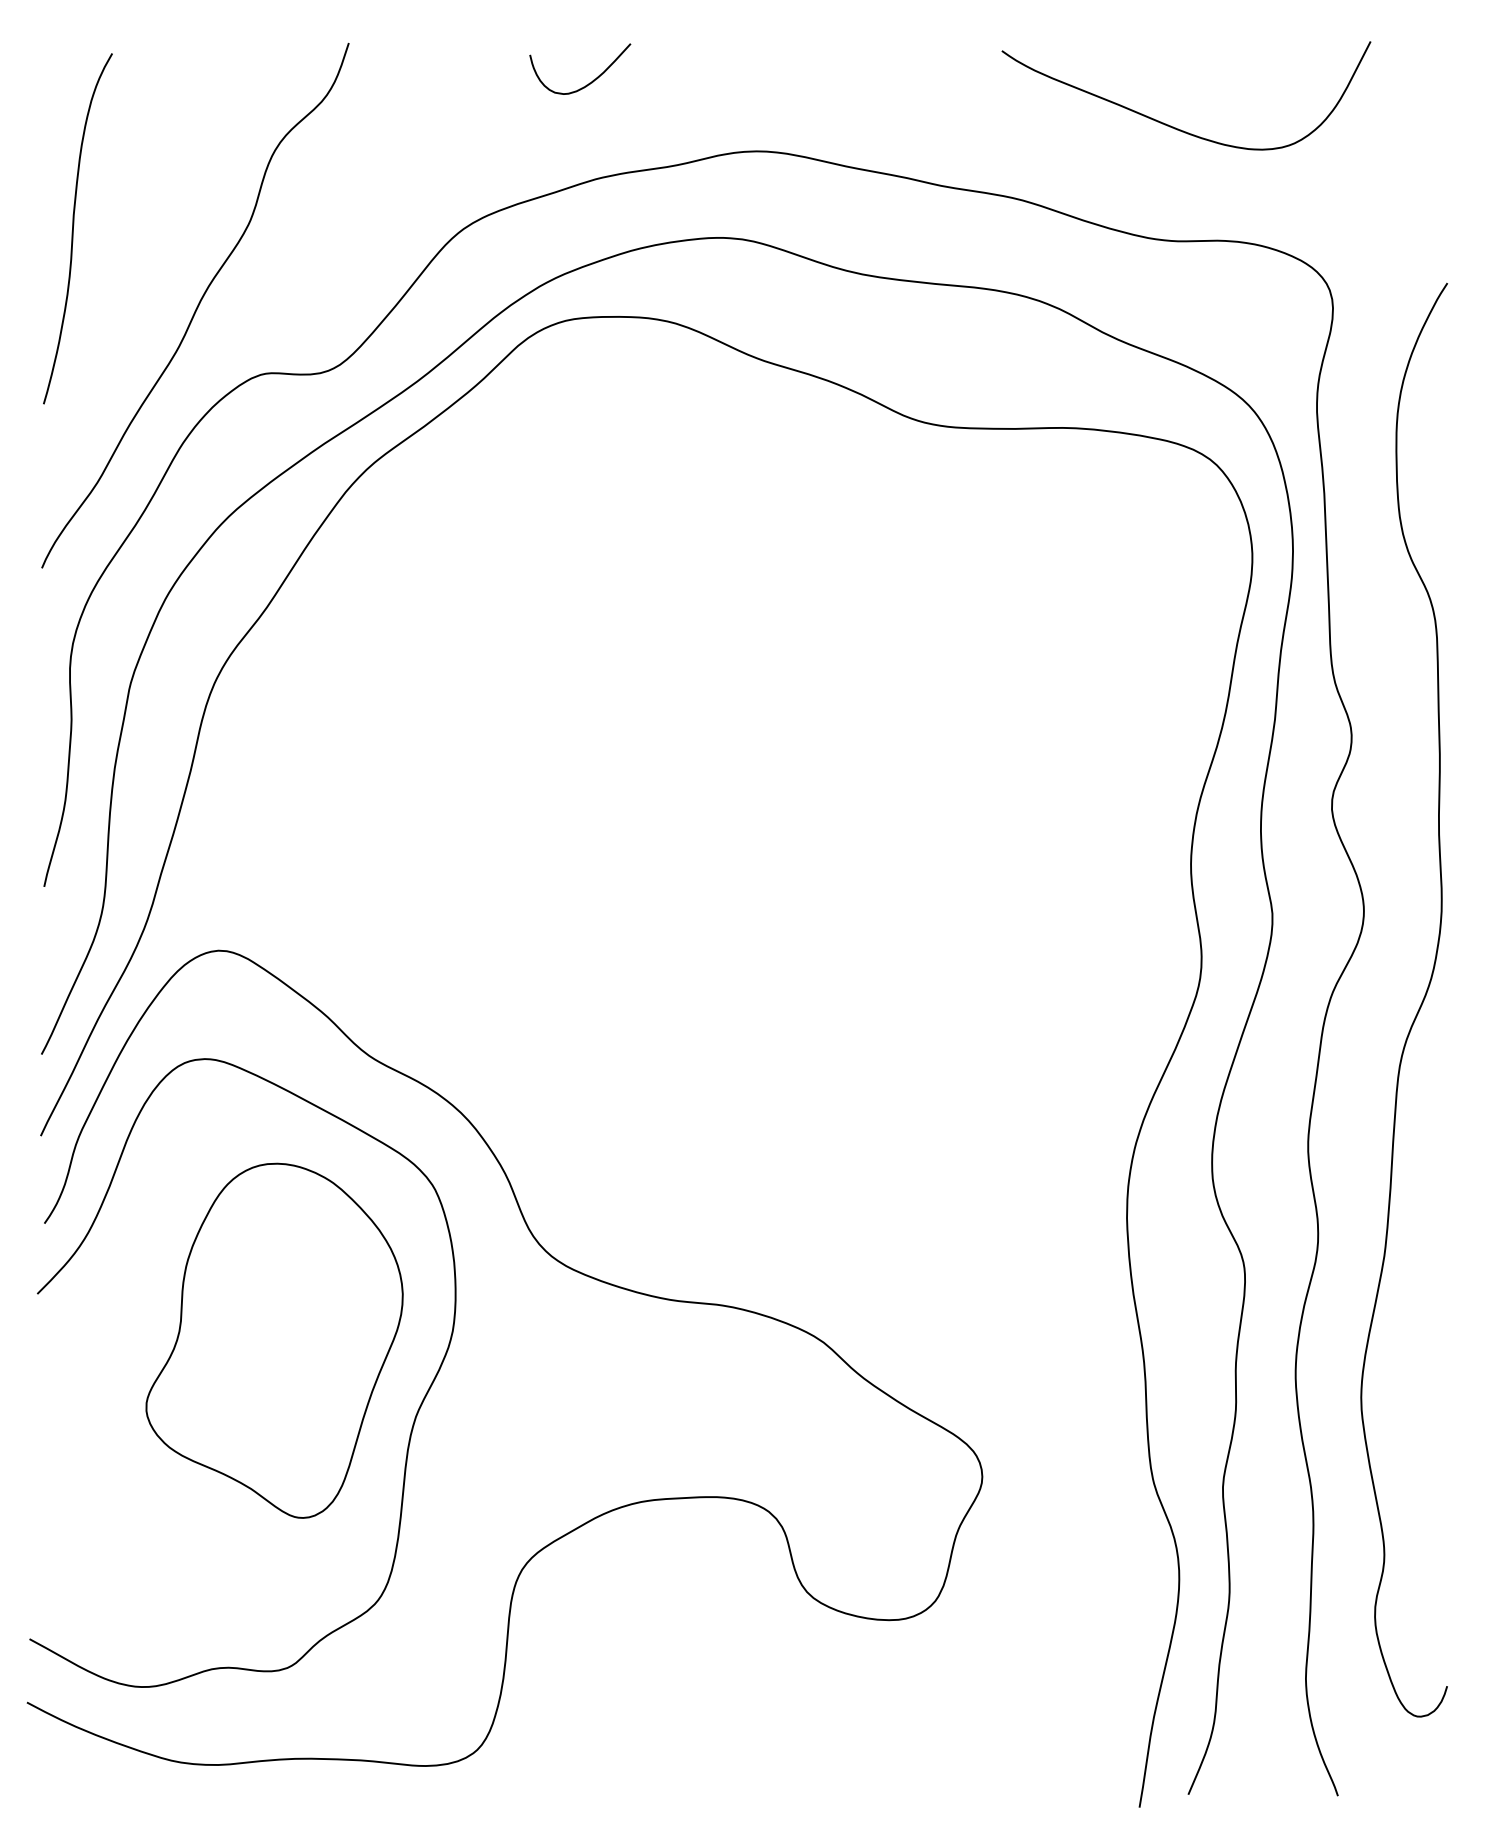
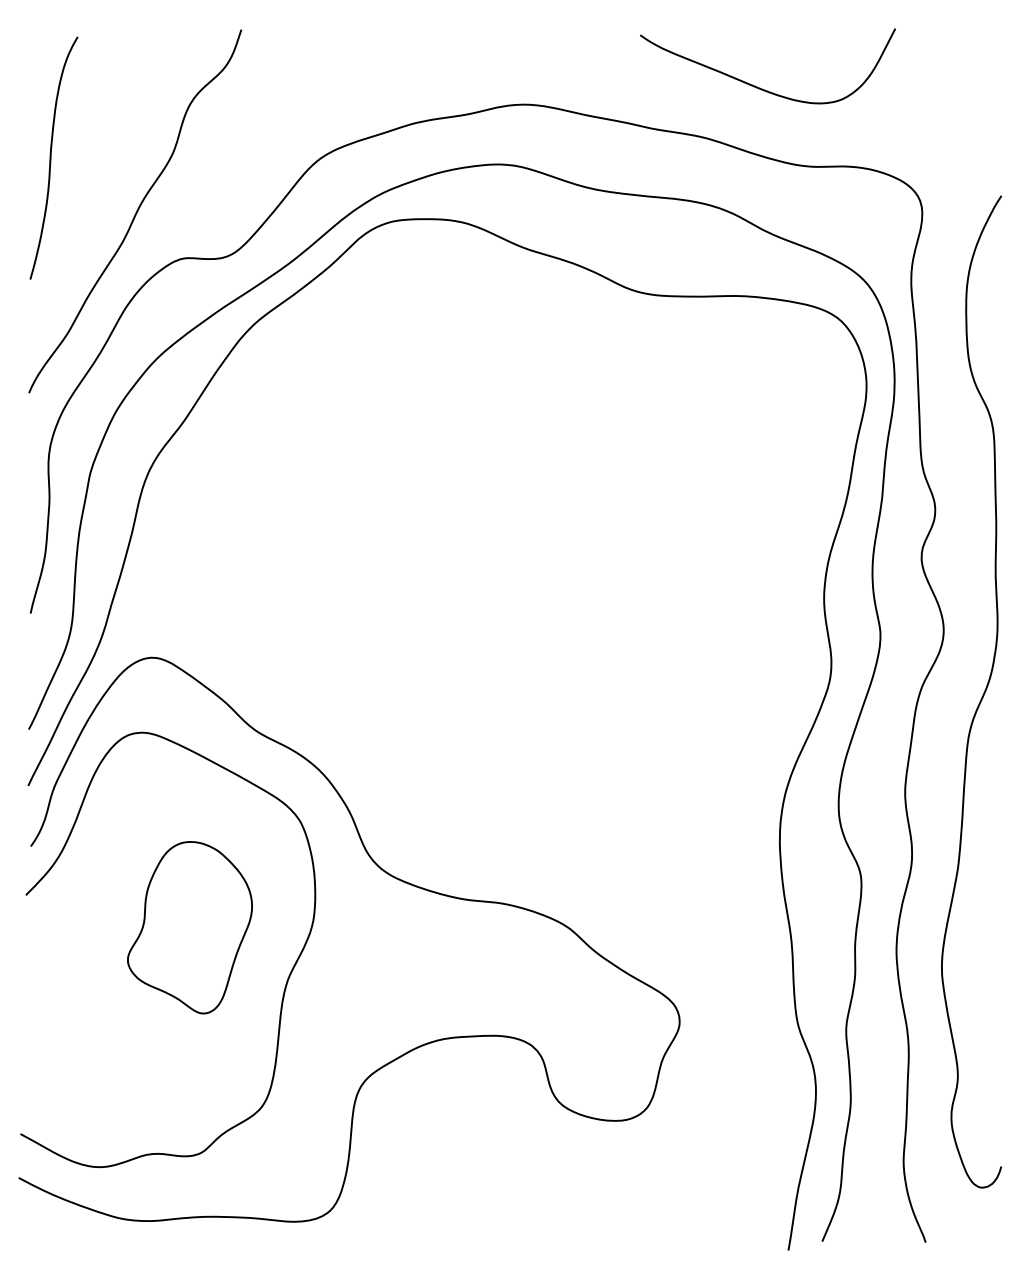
curve: (587, 83) -> (406, 57), removed
curve: (1175, 126) -> (760, 87), moved
part: (273, 1340) -> (189, 927), size x0.7

